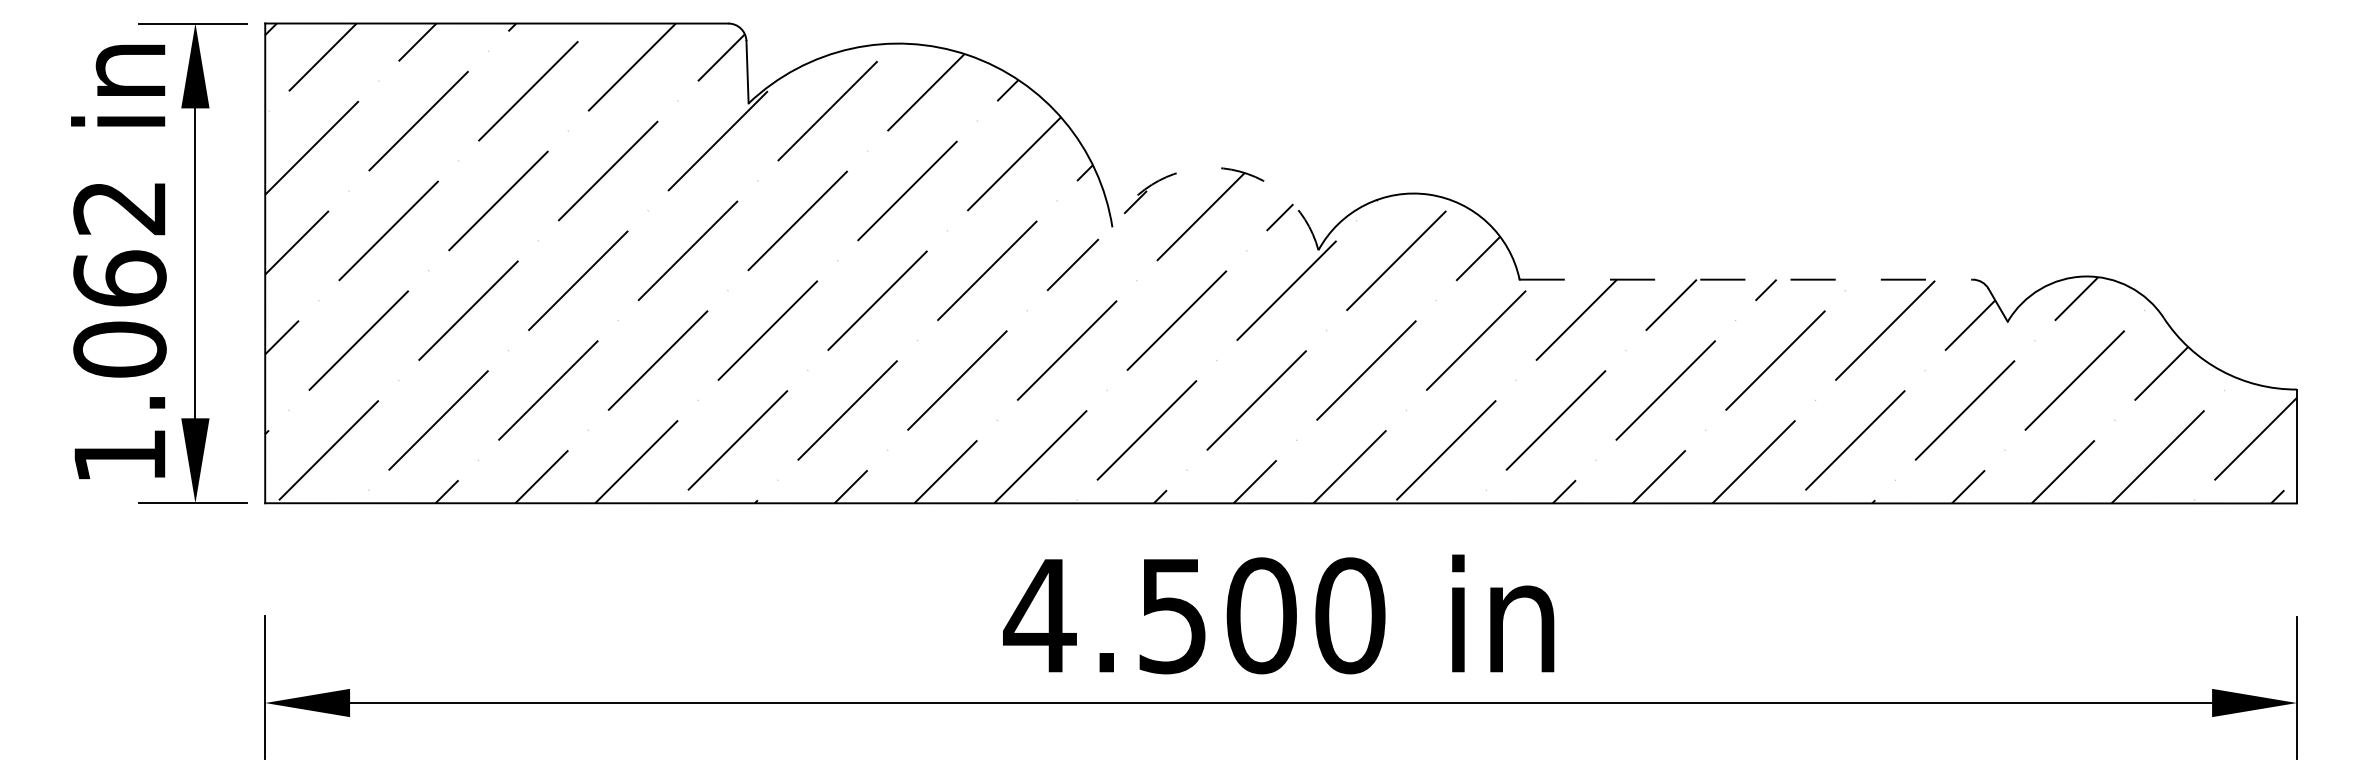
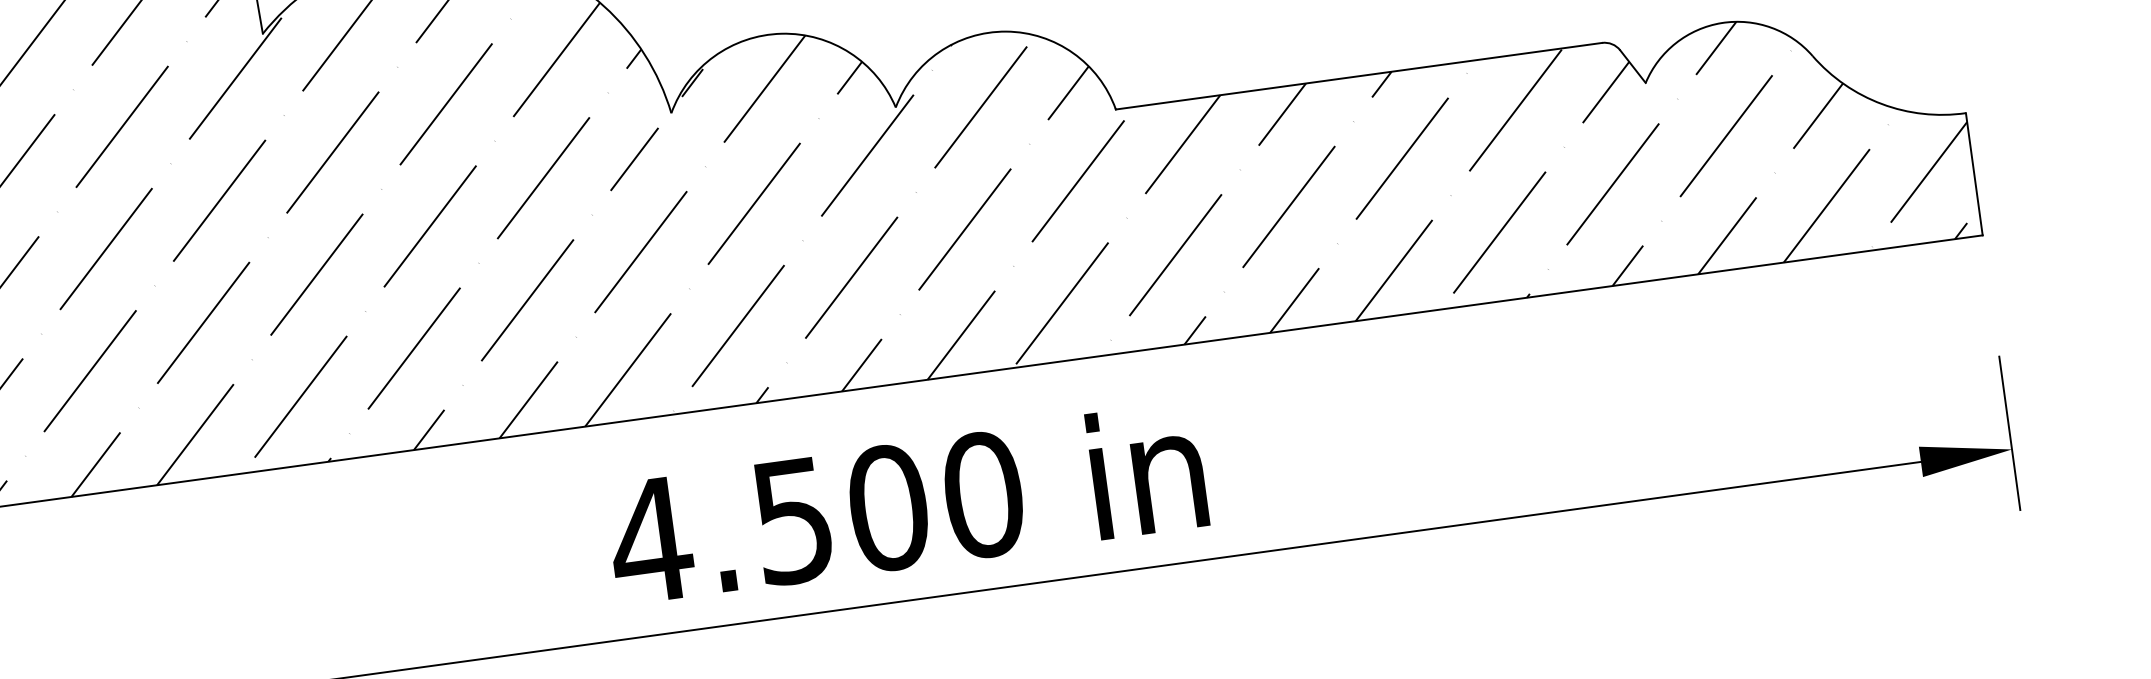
arc: (1223, 168) -> (781, 33), dashed -> solid
line: (1746, 279) -> (1359, 76), dashed -> solid

